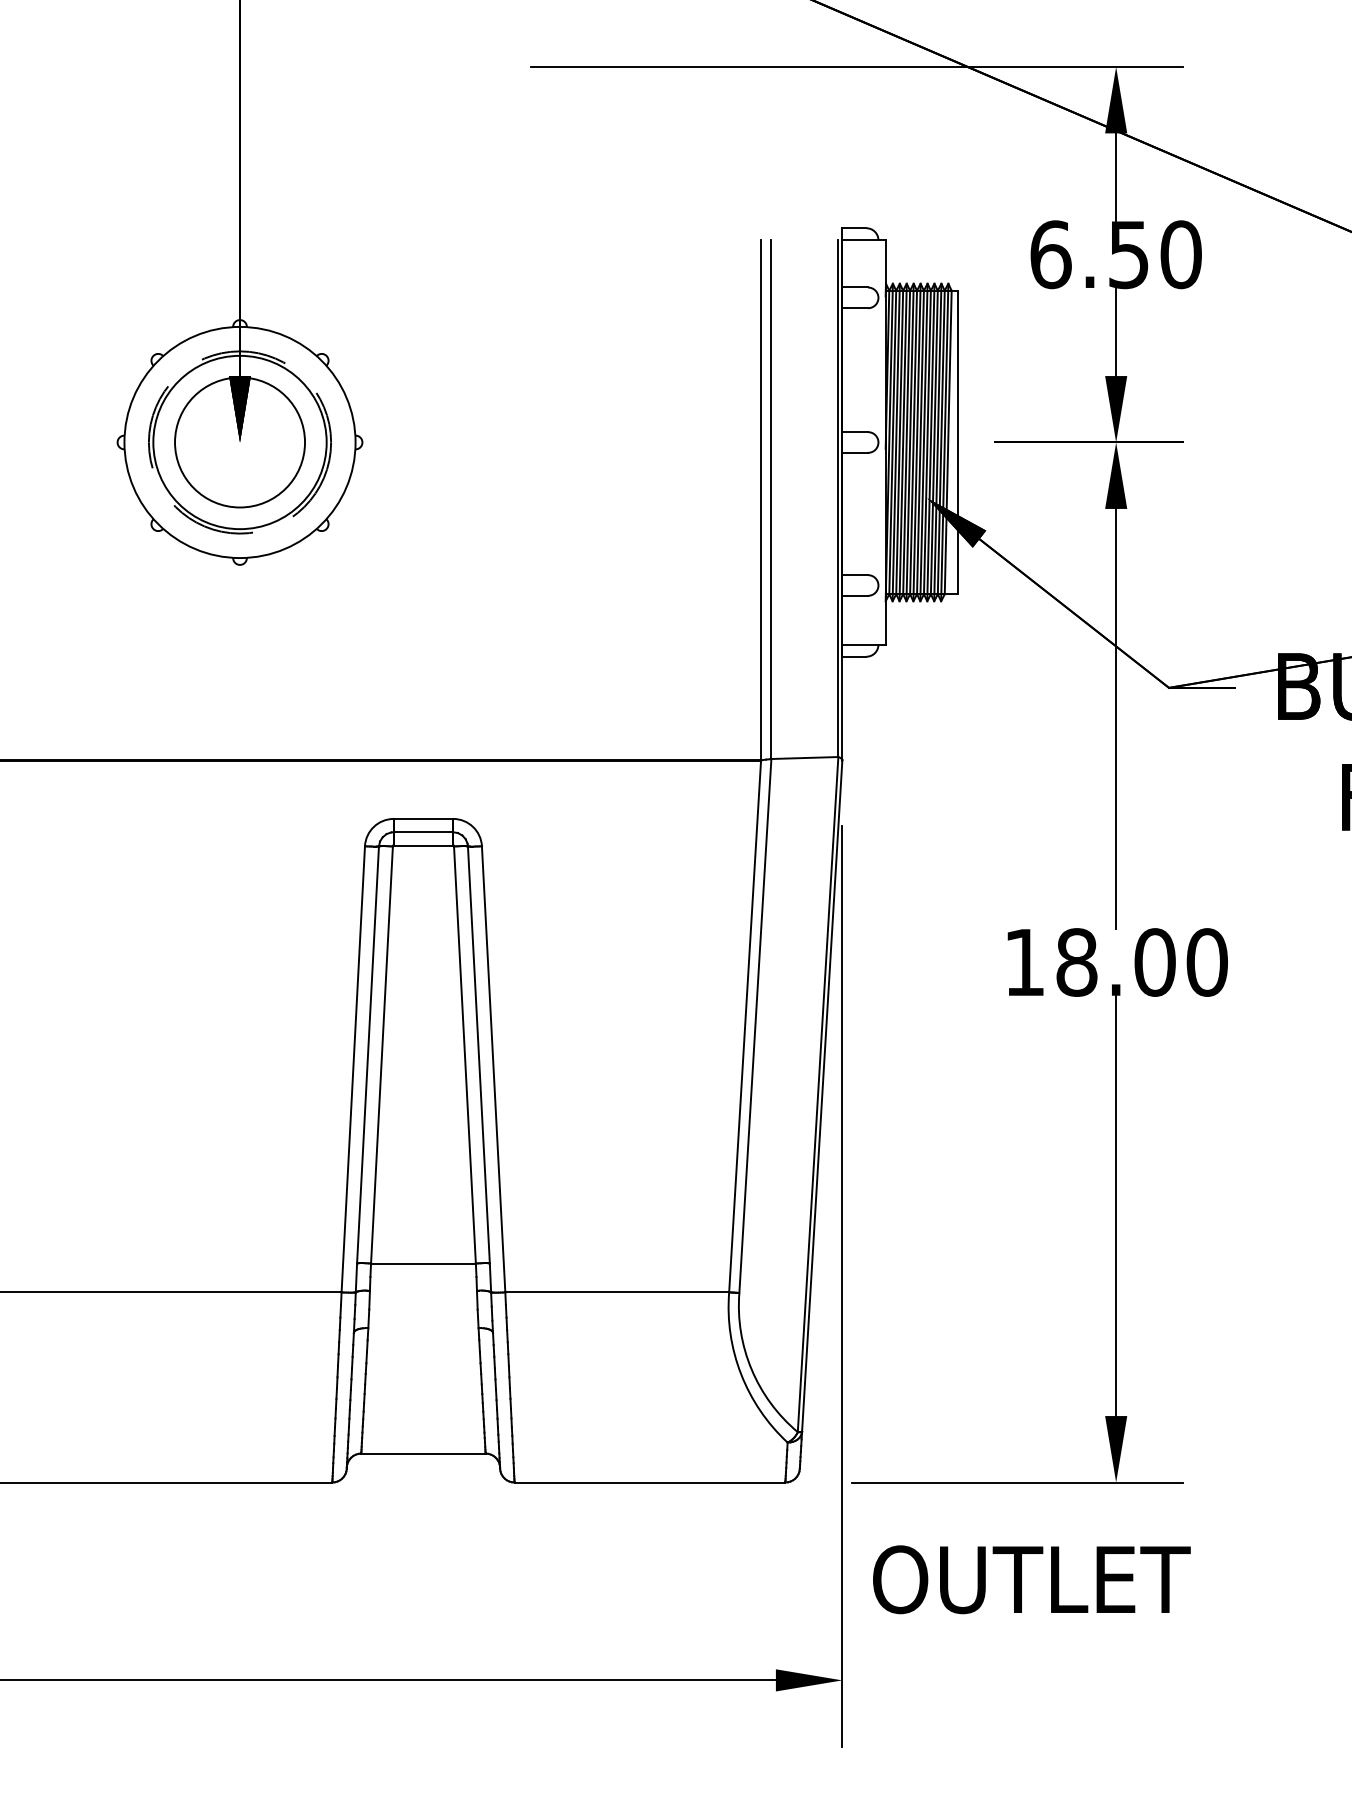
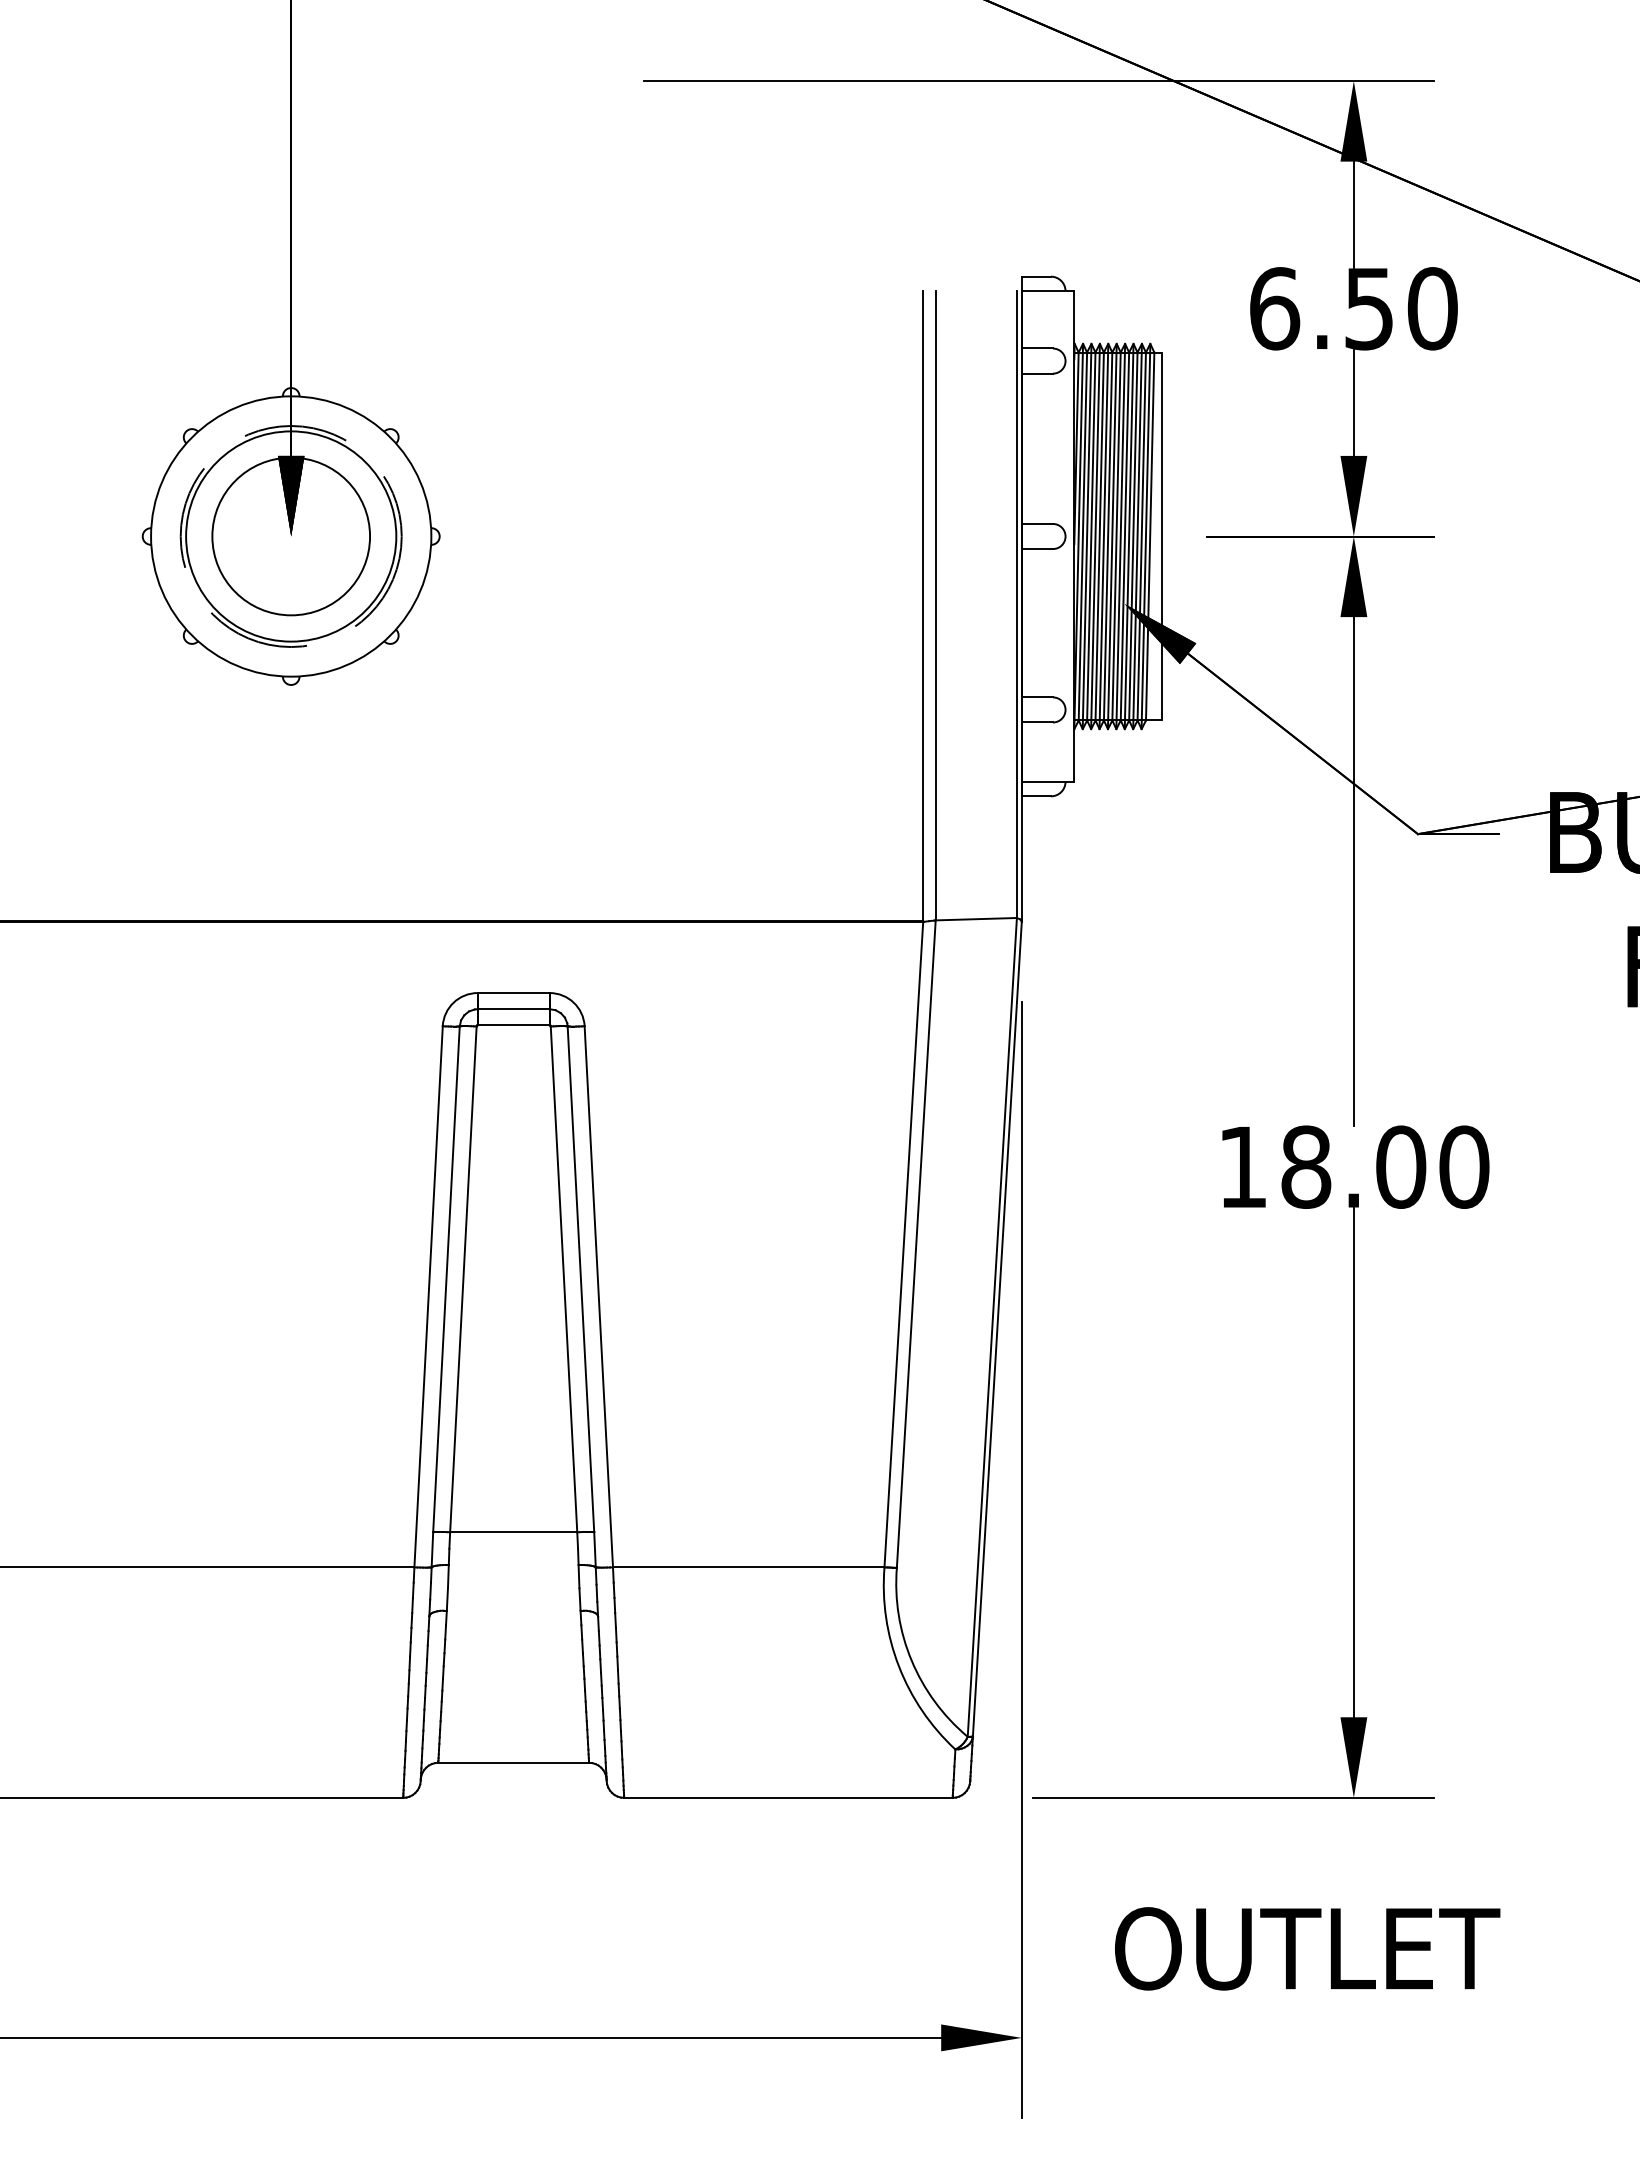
text: (1031, 1579) -> (1307, 1948), moved

